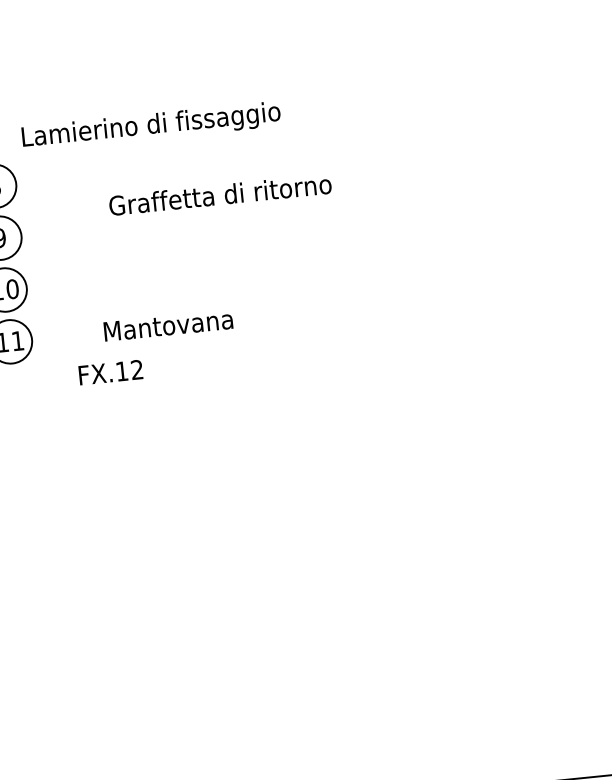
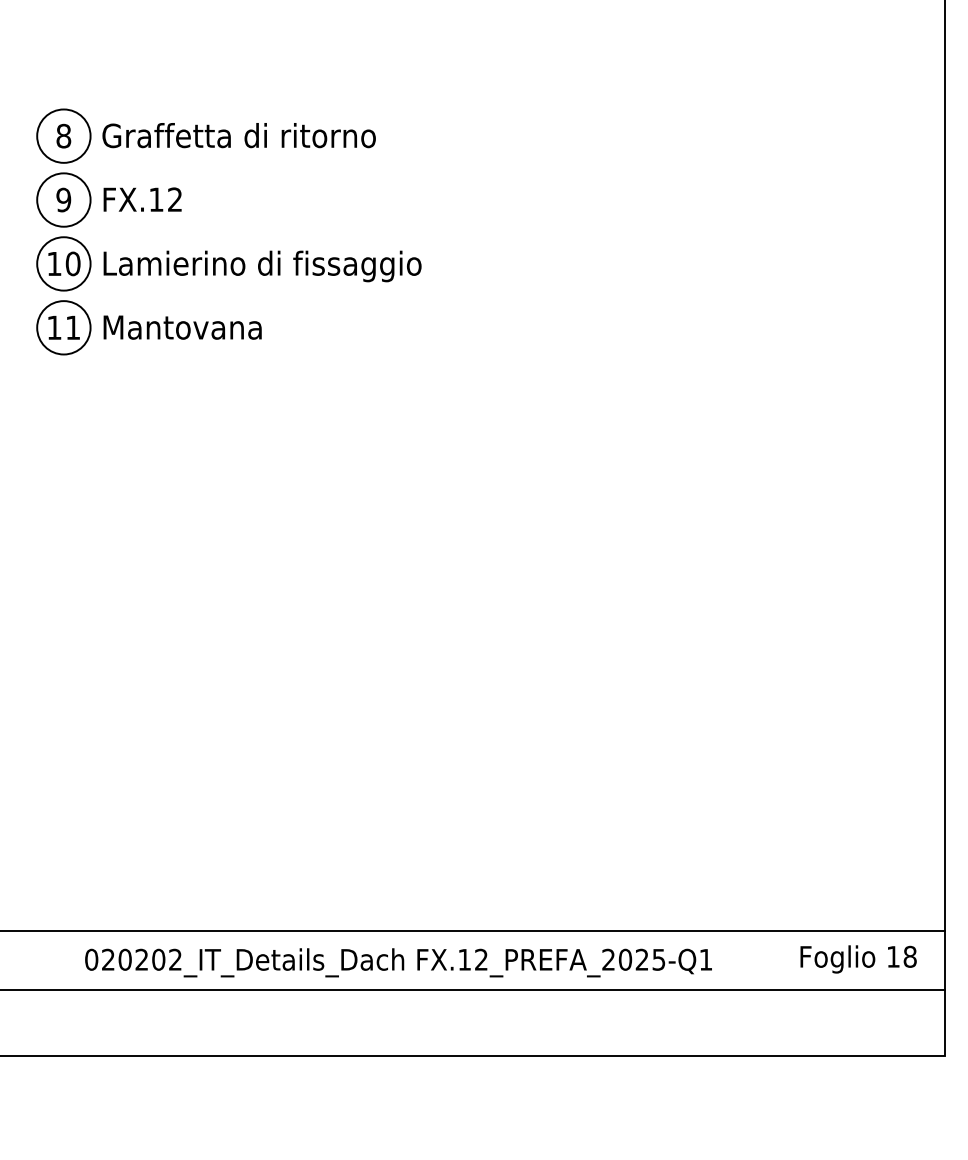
text: (151, 126) -> (262, 266), moved
text: (219, 194) -> (238, 135), moved
text: (168, 325) -> (182, 327), moved
text: (110, 372) -> (142, 199), moved

